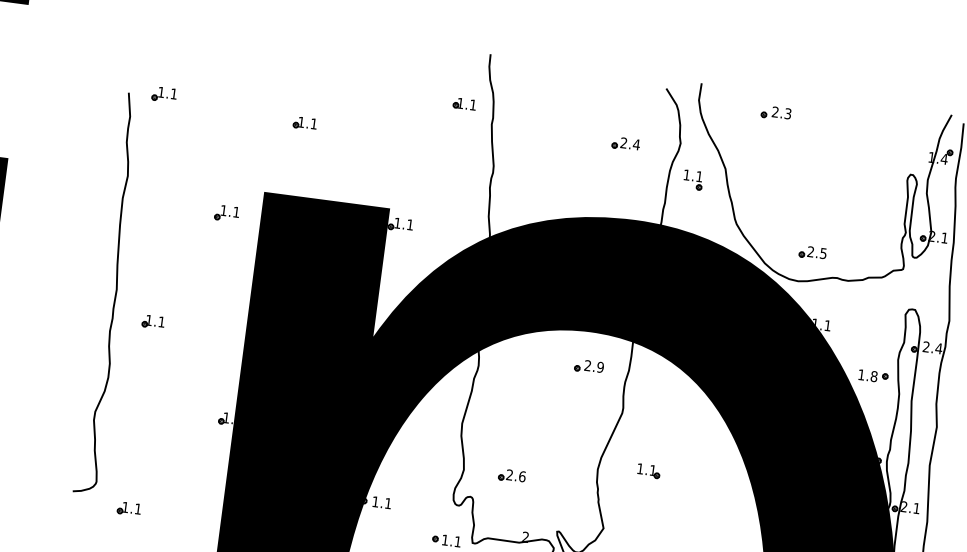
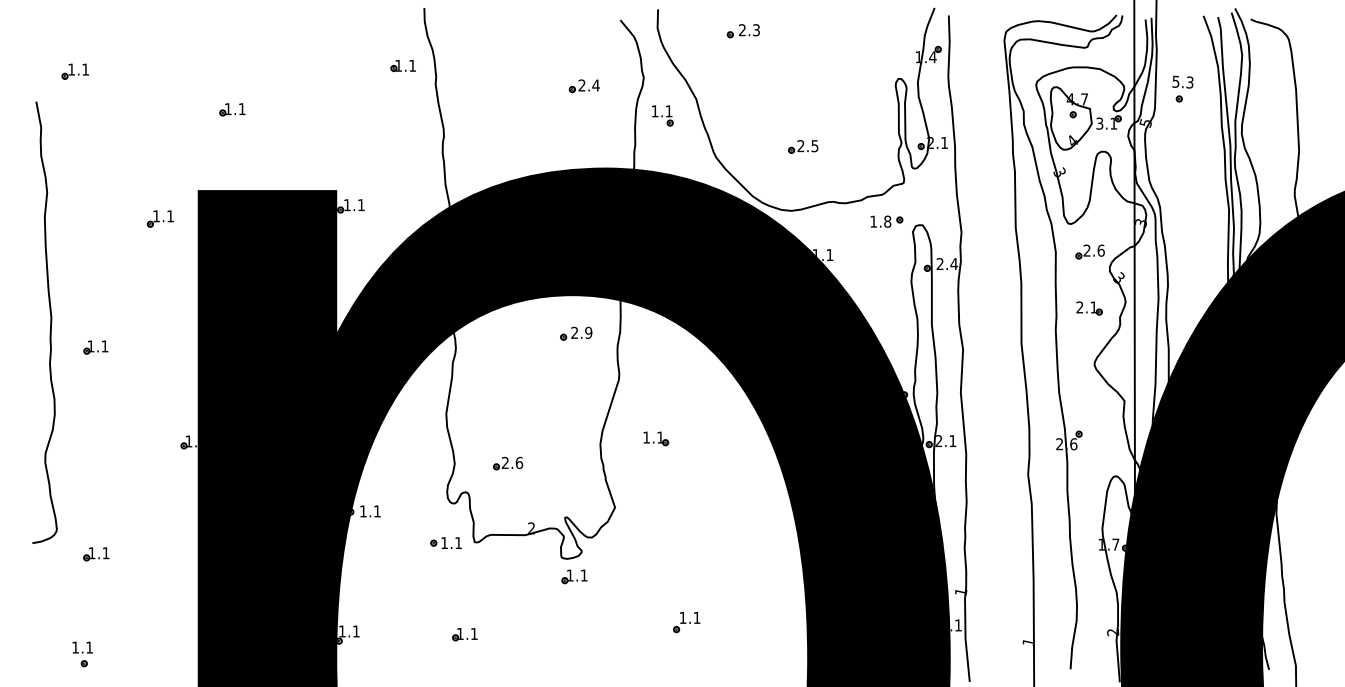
part: (163, 94) -> (74, 71), moved
part: (813, 252) -> (803, 146), moved
part: (873, 376) -> (886, 221), moved

